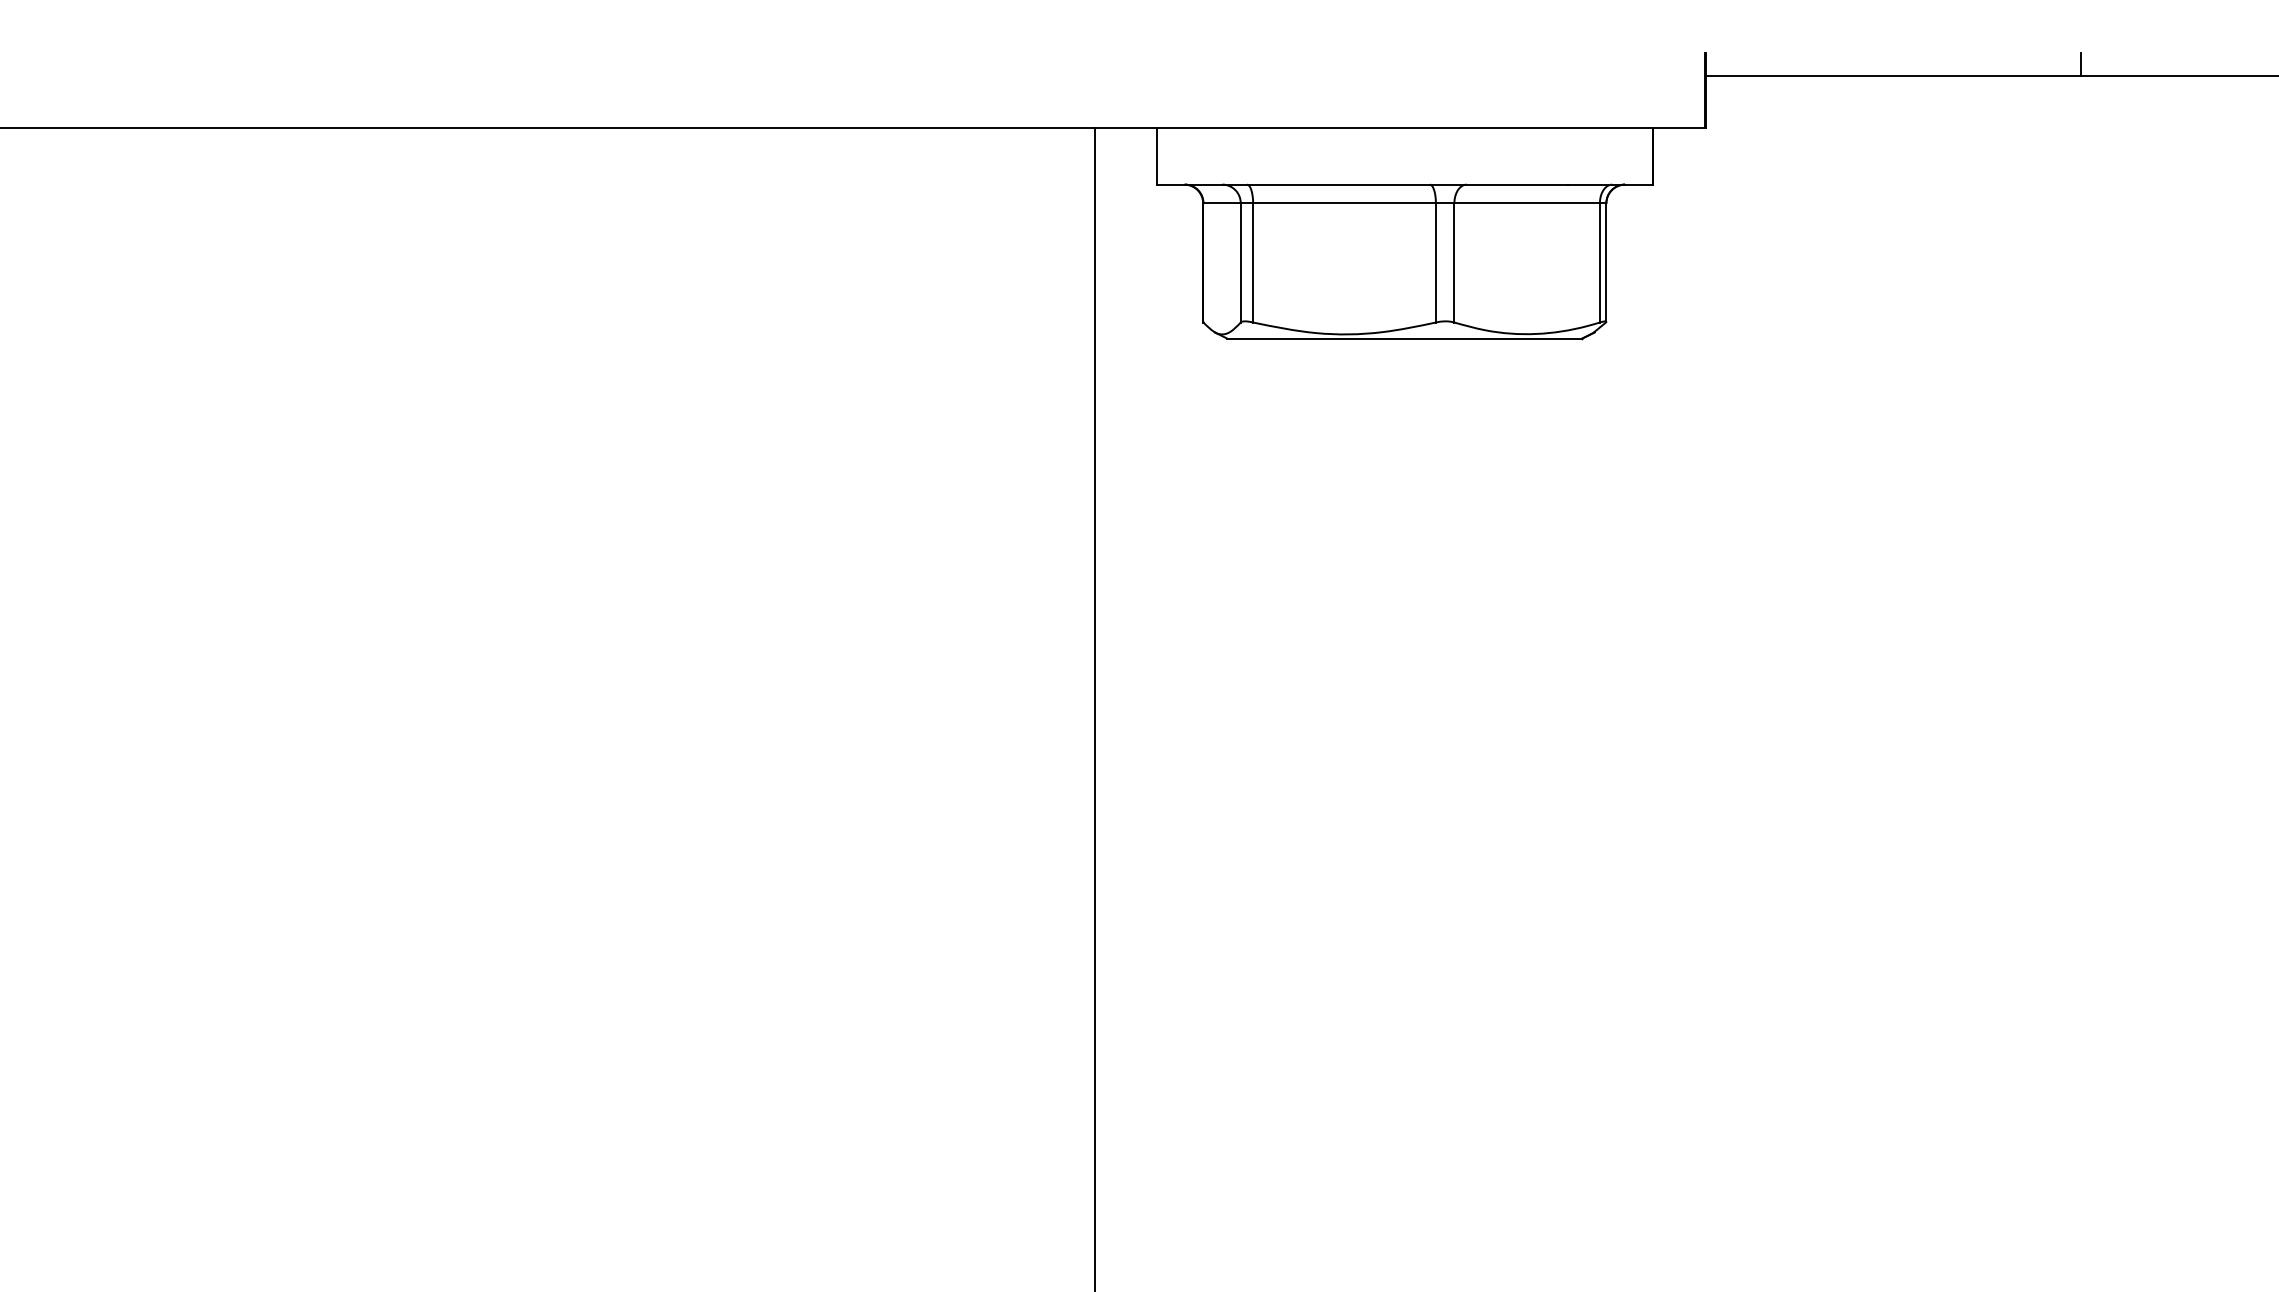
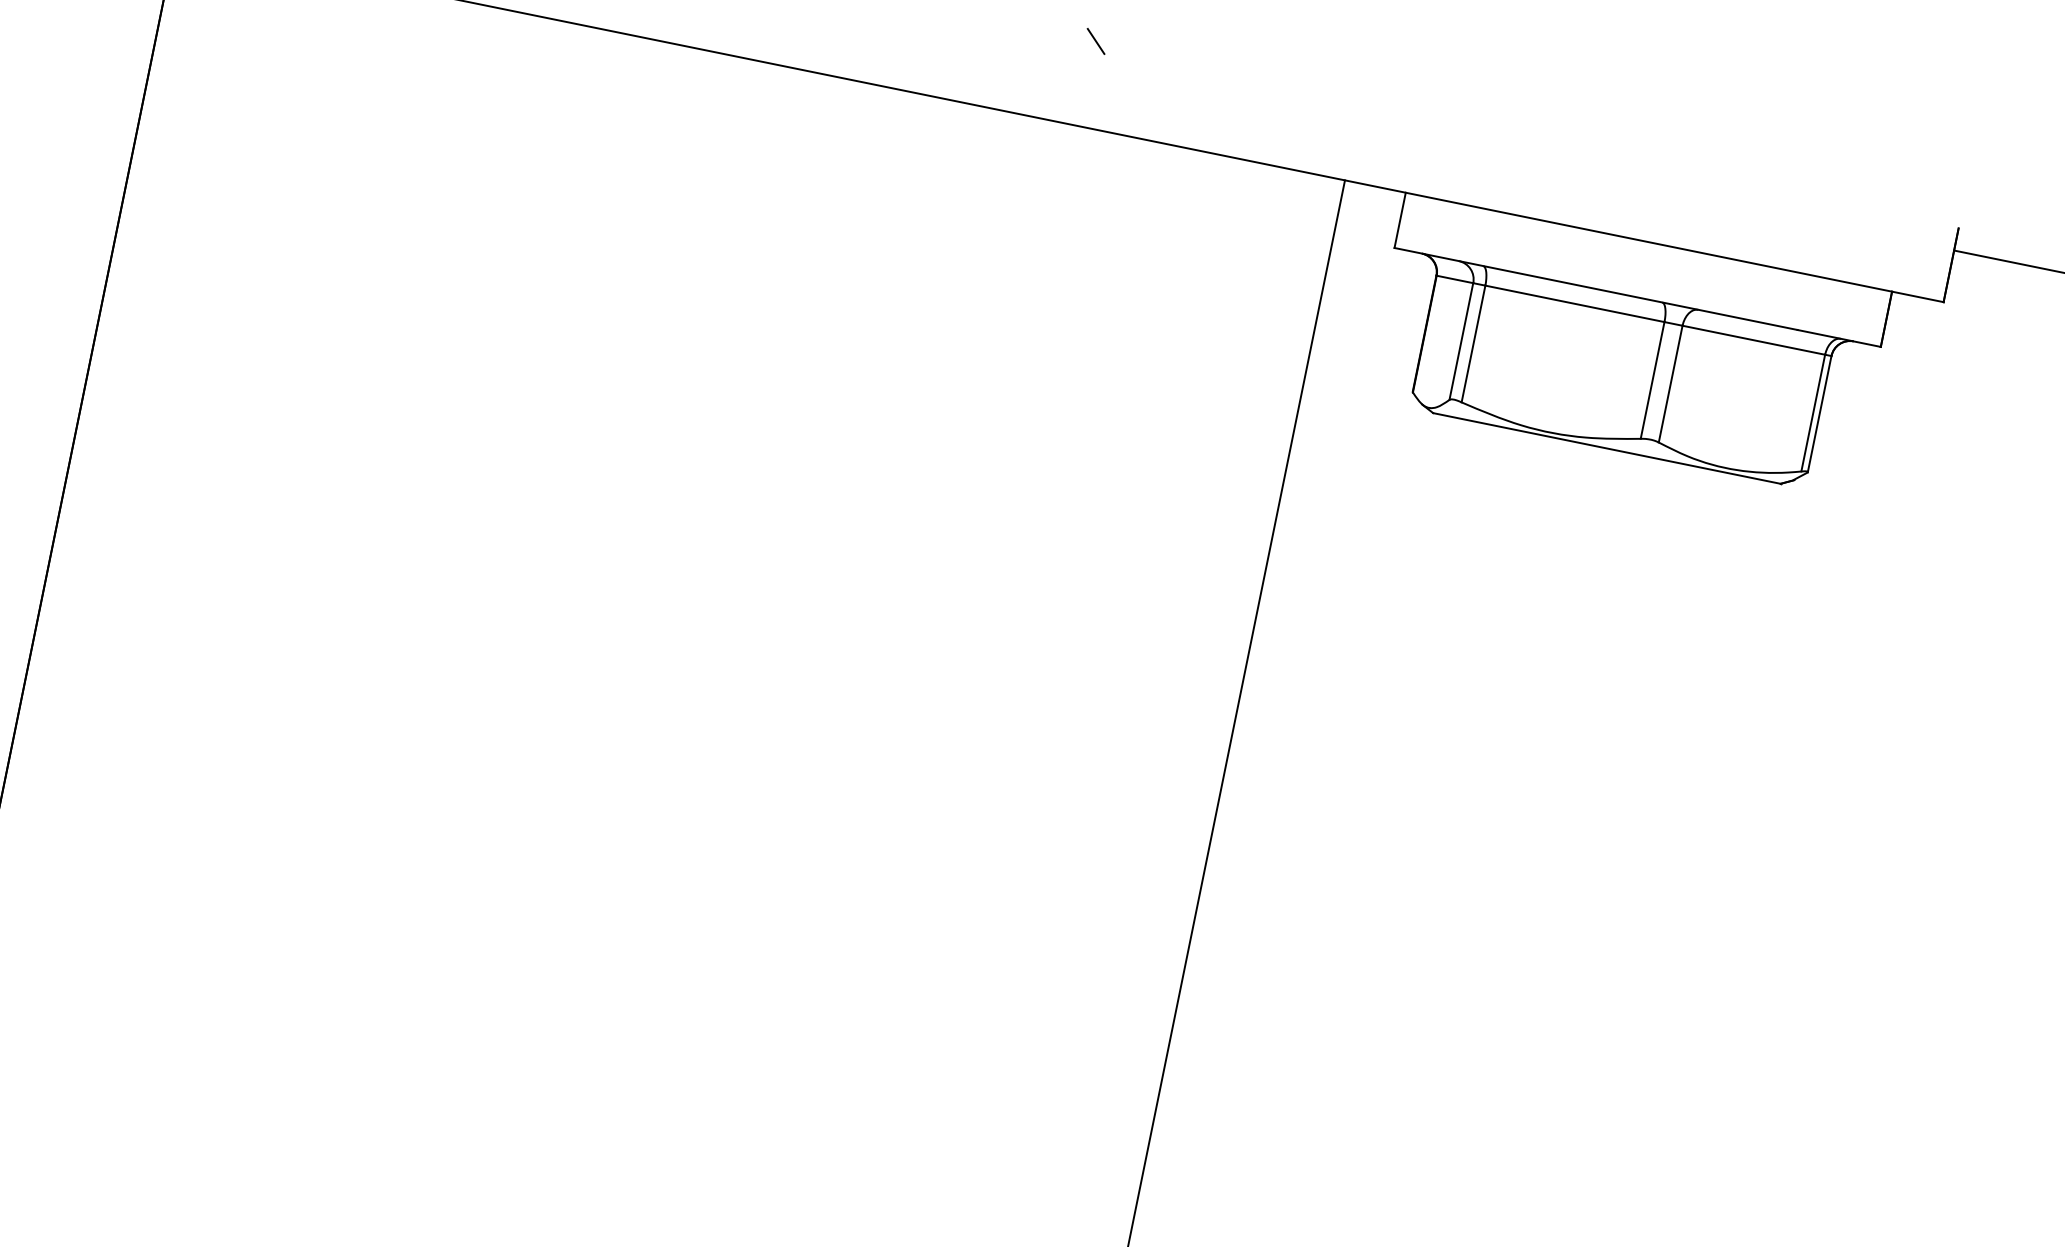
hatch: (822, 41) -> (1095, 41), added

